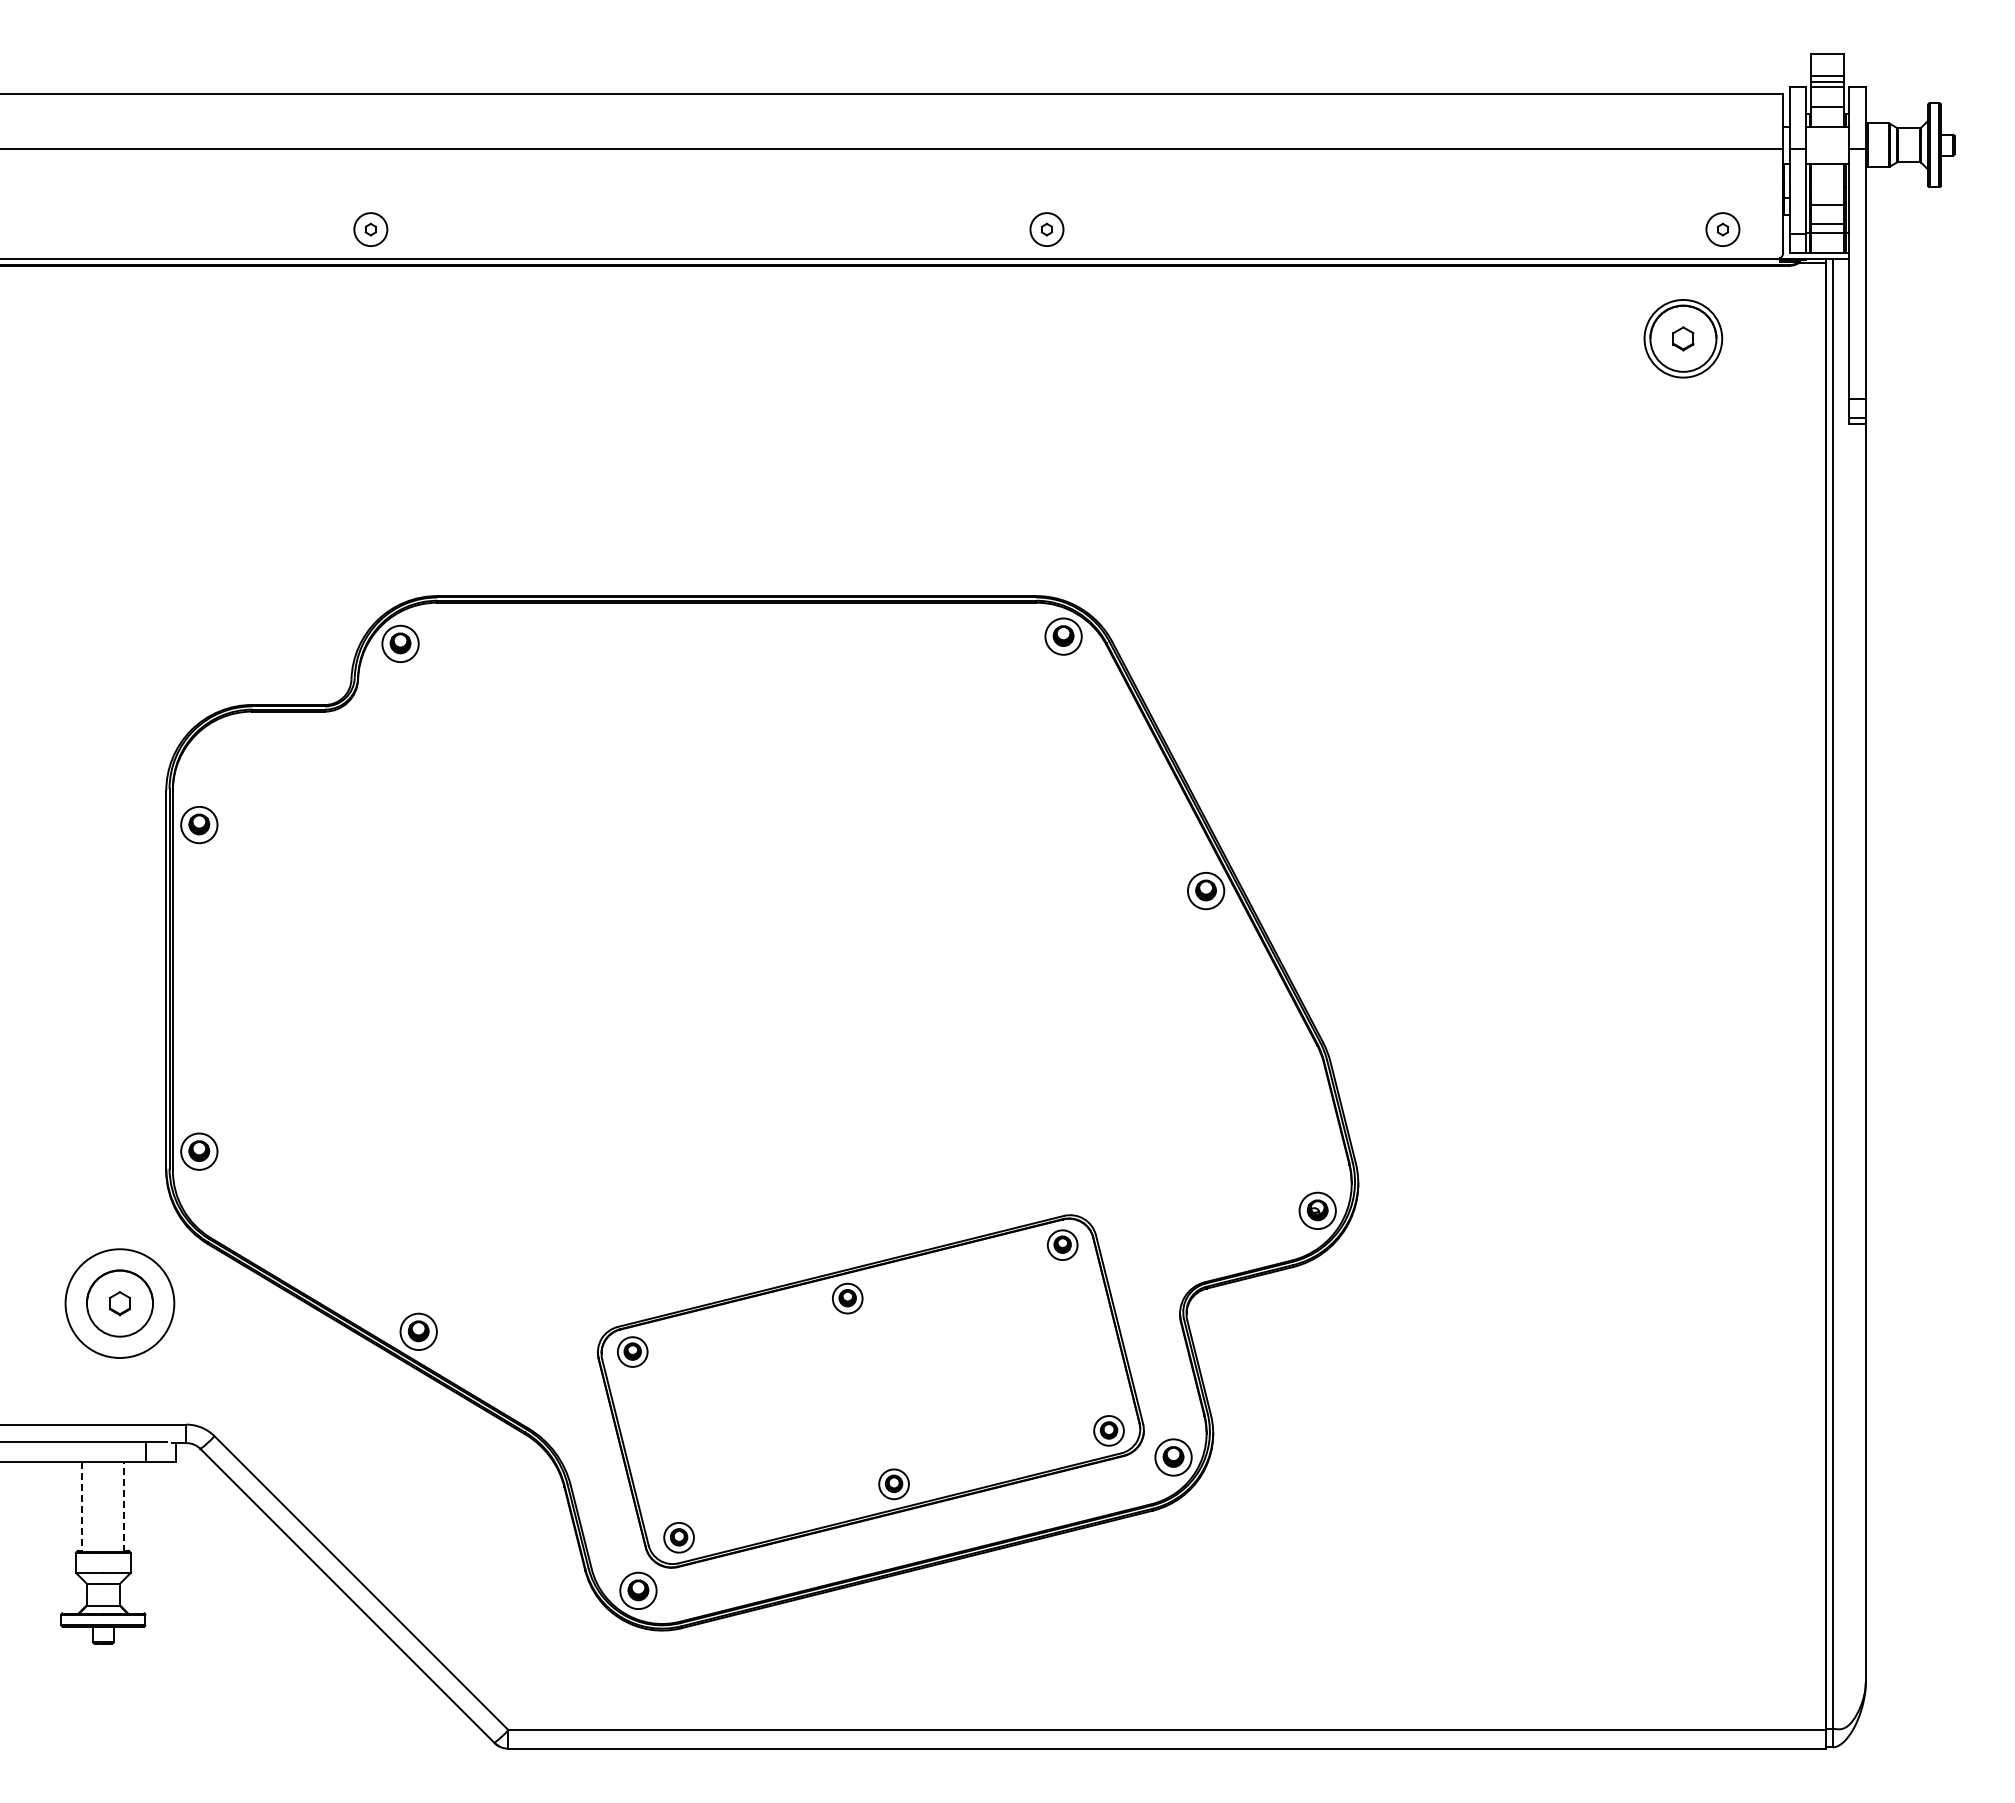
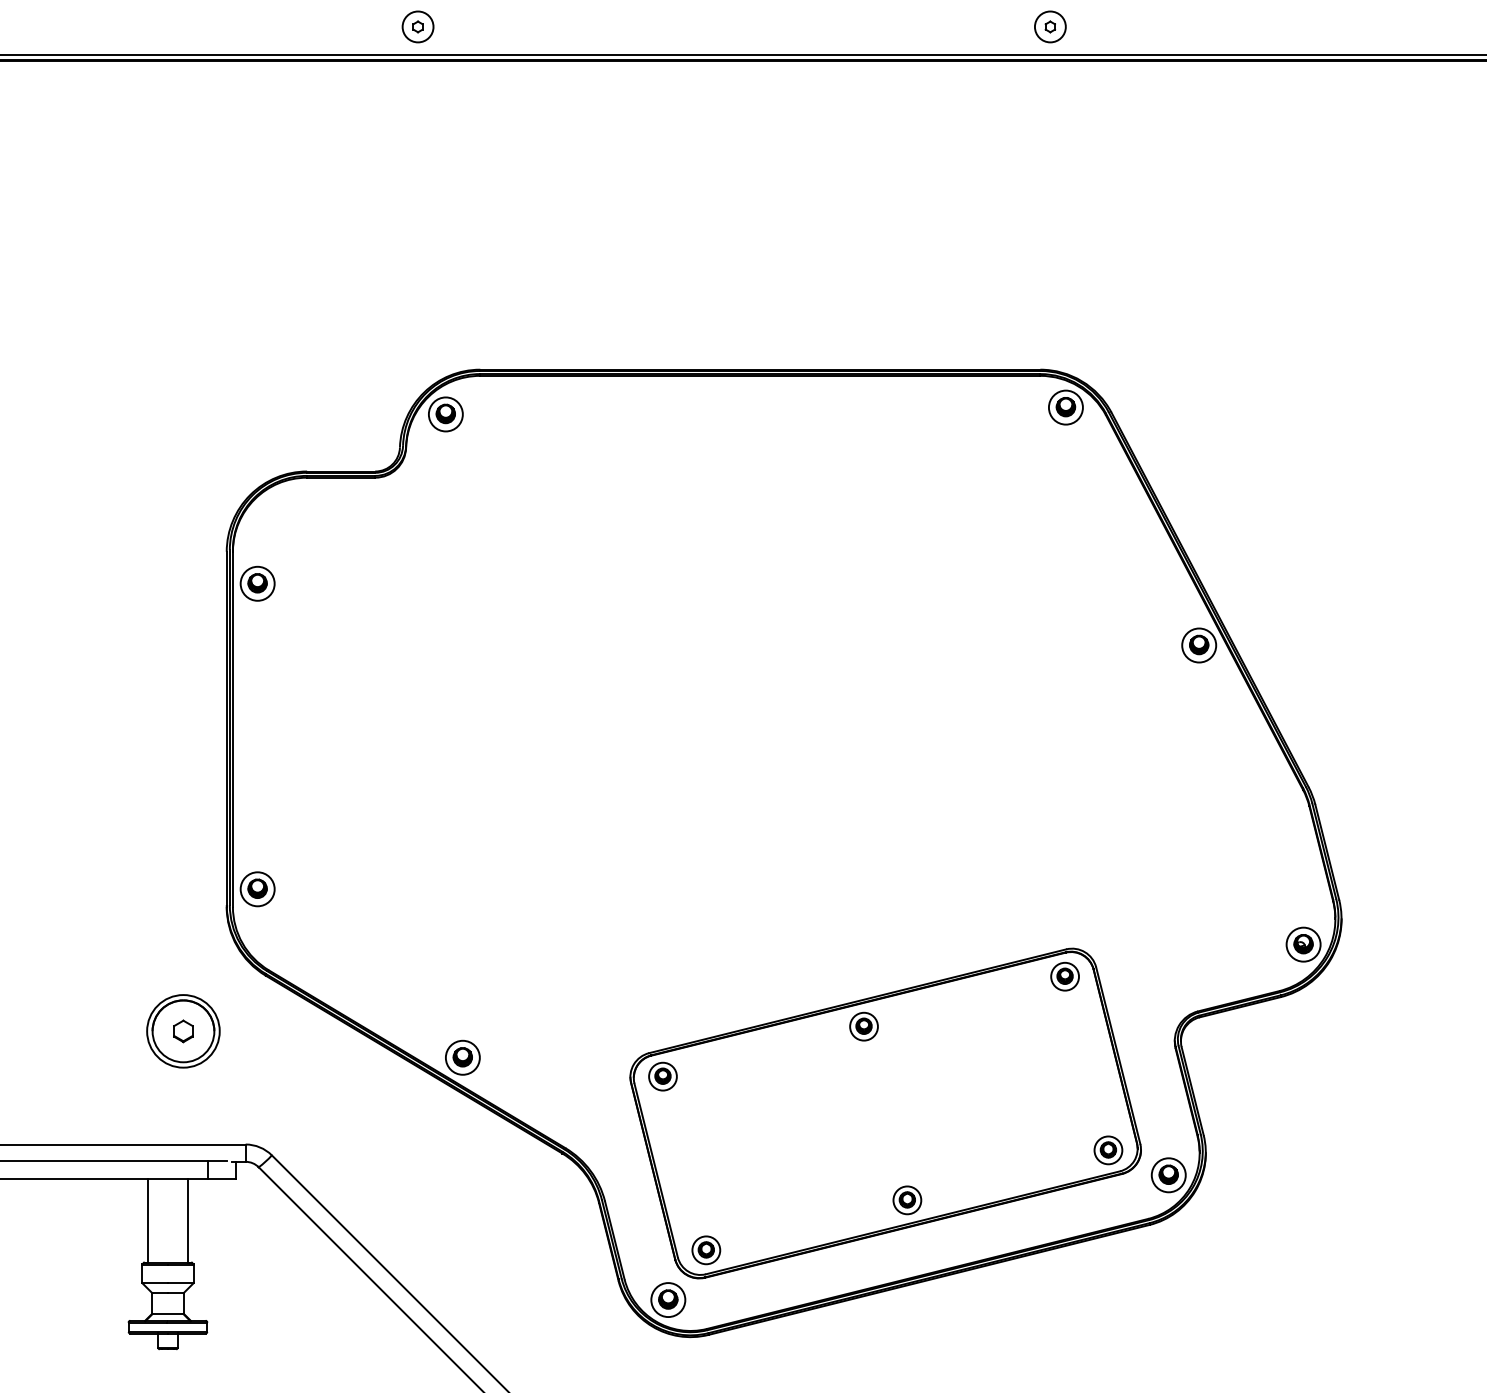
circle: (119, 1303) -> (183, 1031), size x0.71
line: (82, 1506) -> (148, 1221), dashed -> solid
line: (124, 1506) -> (187, 1221), dashed -> solid

